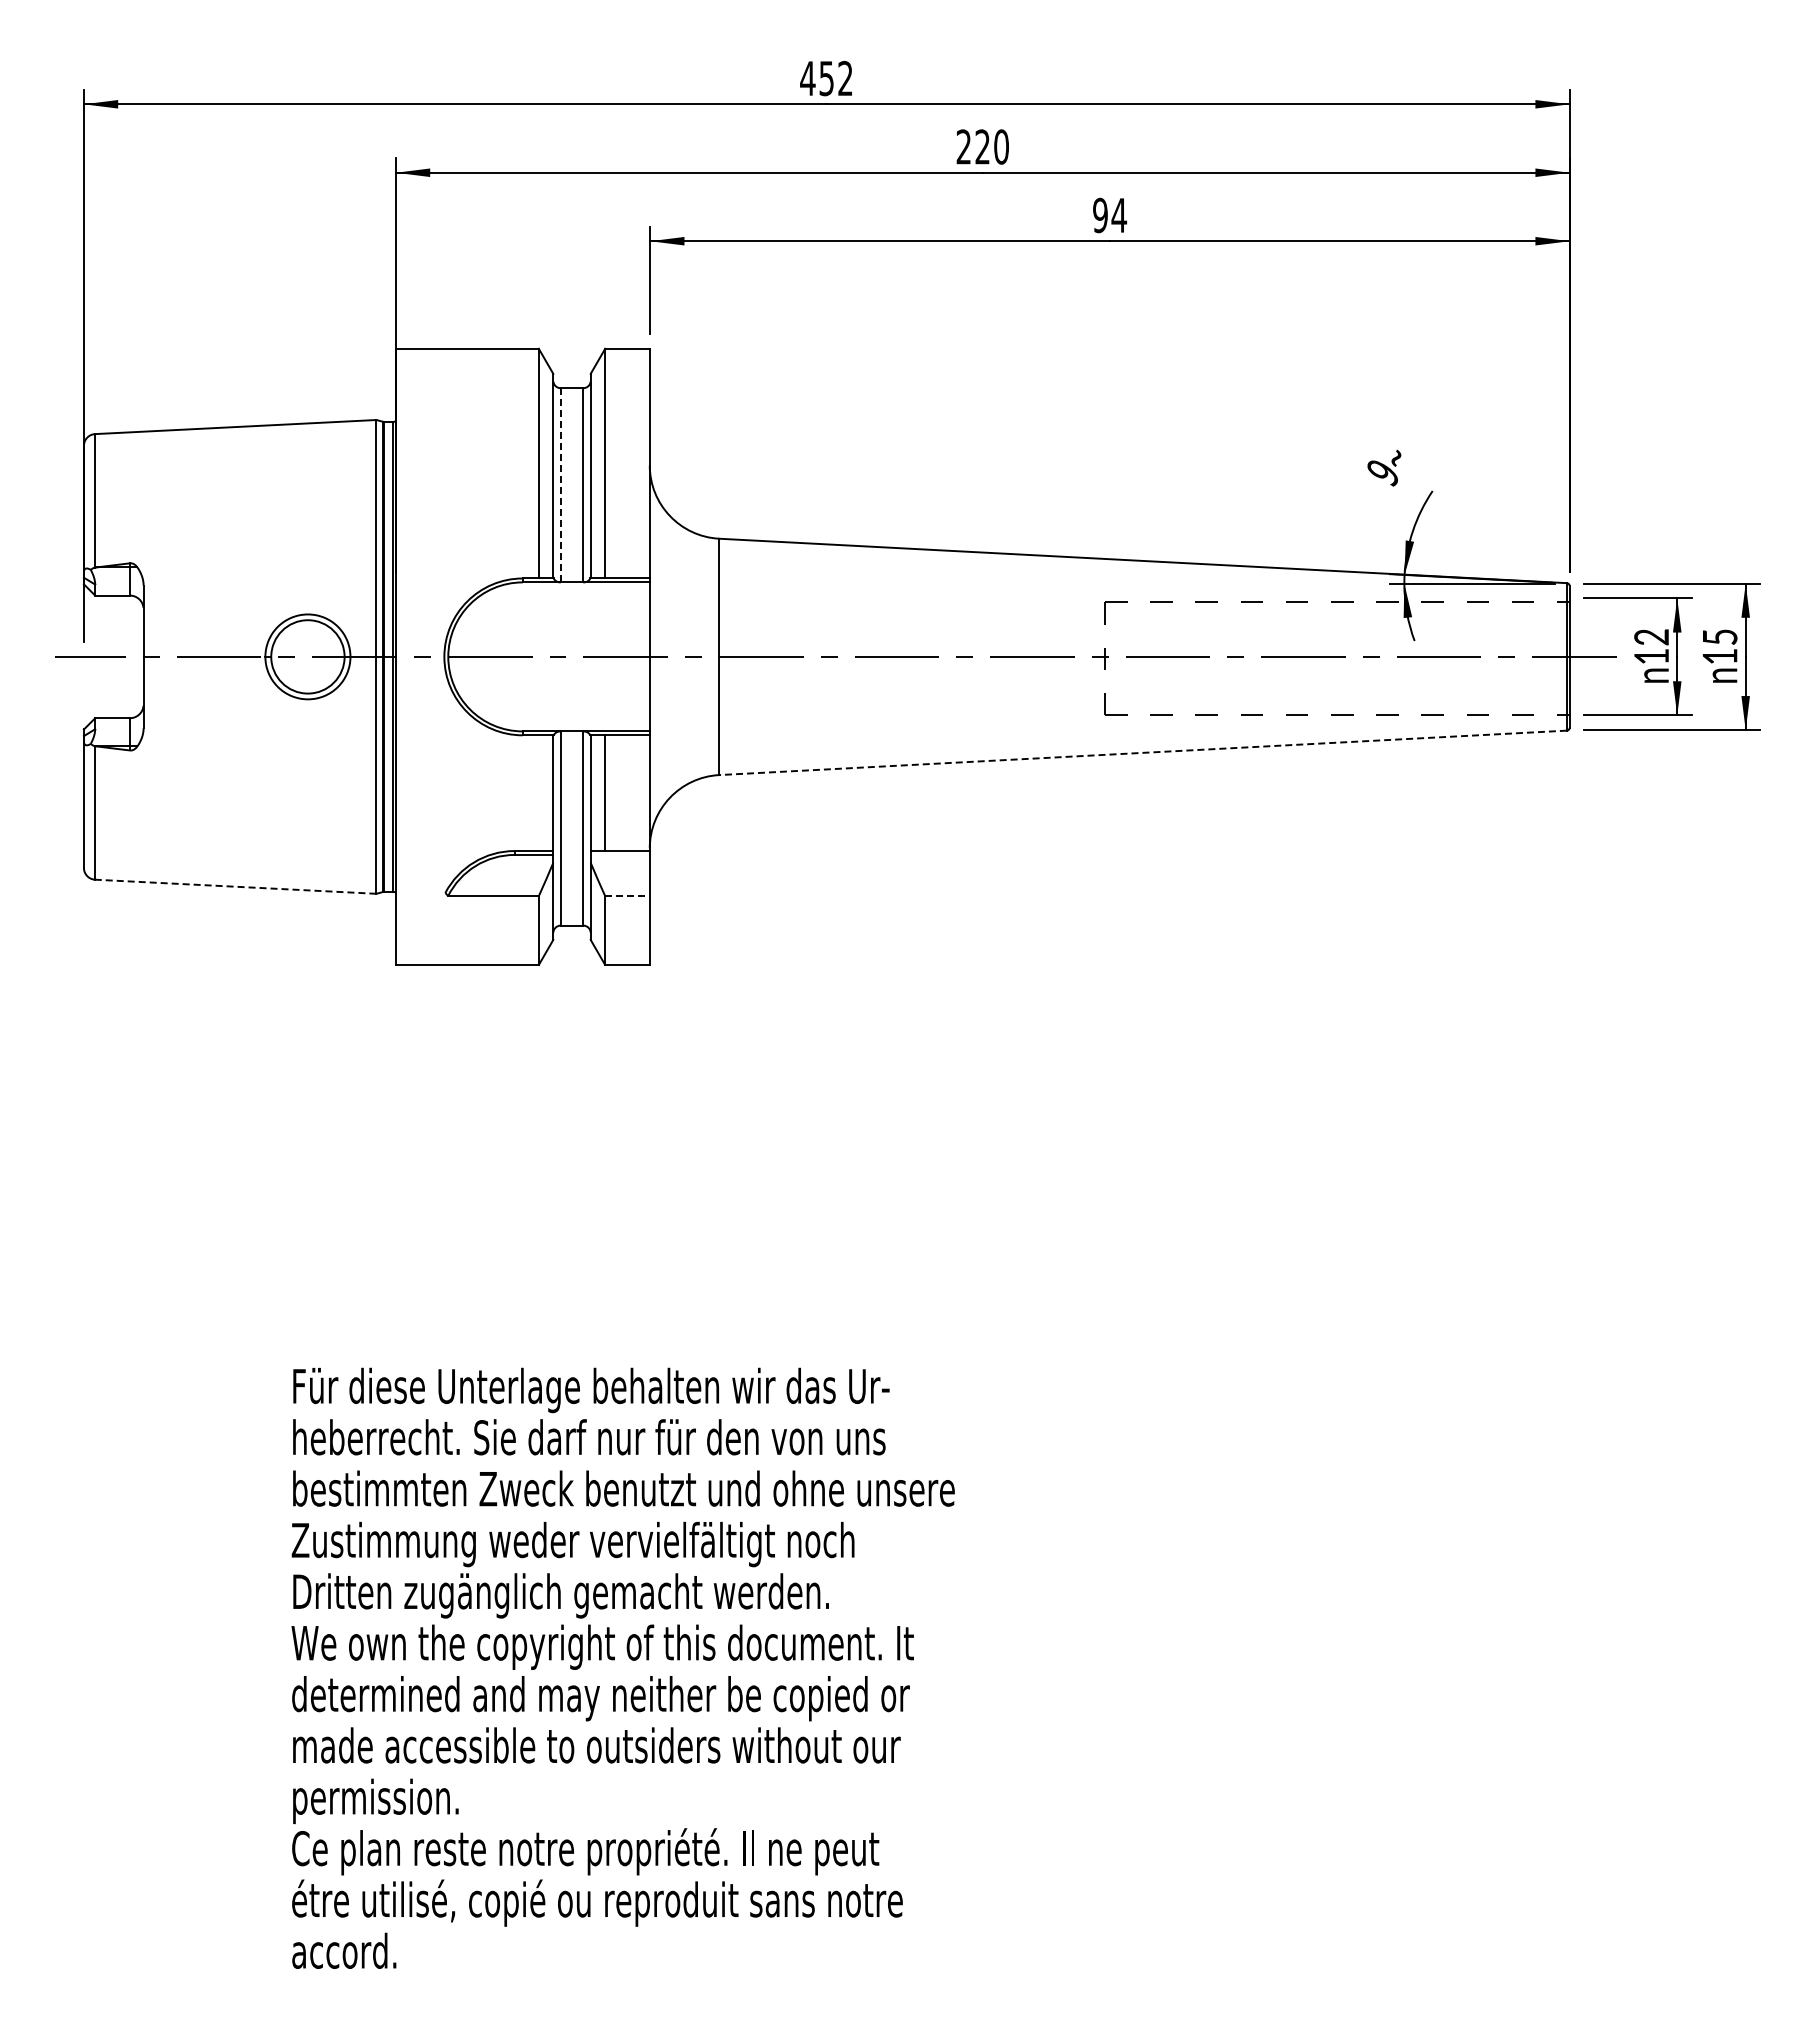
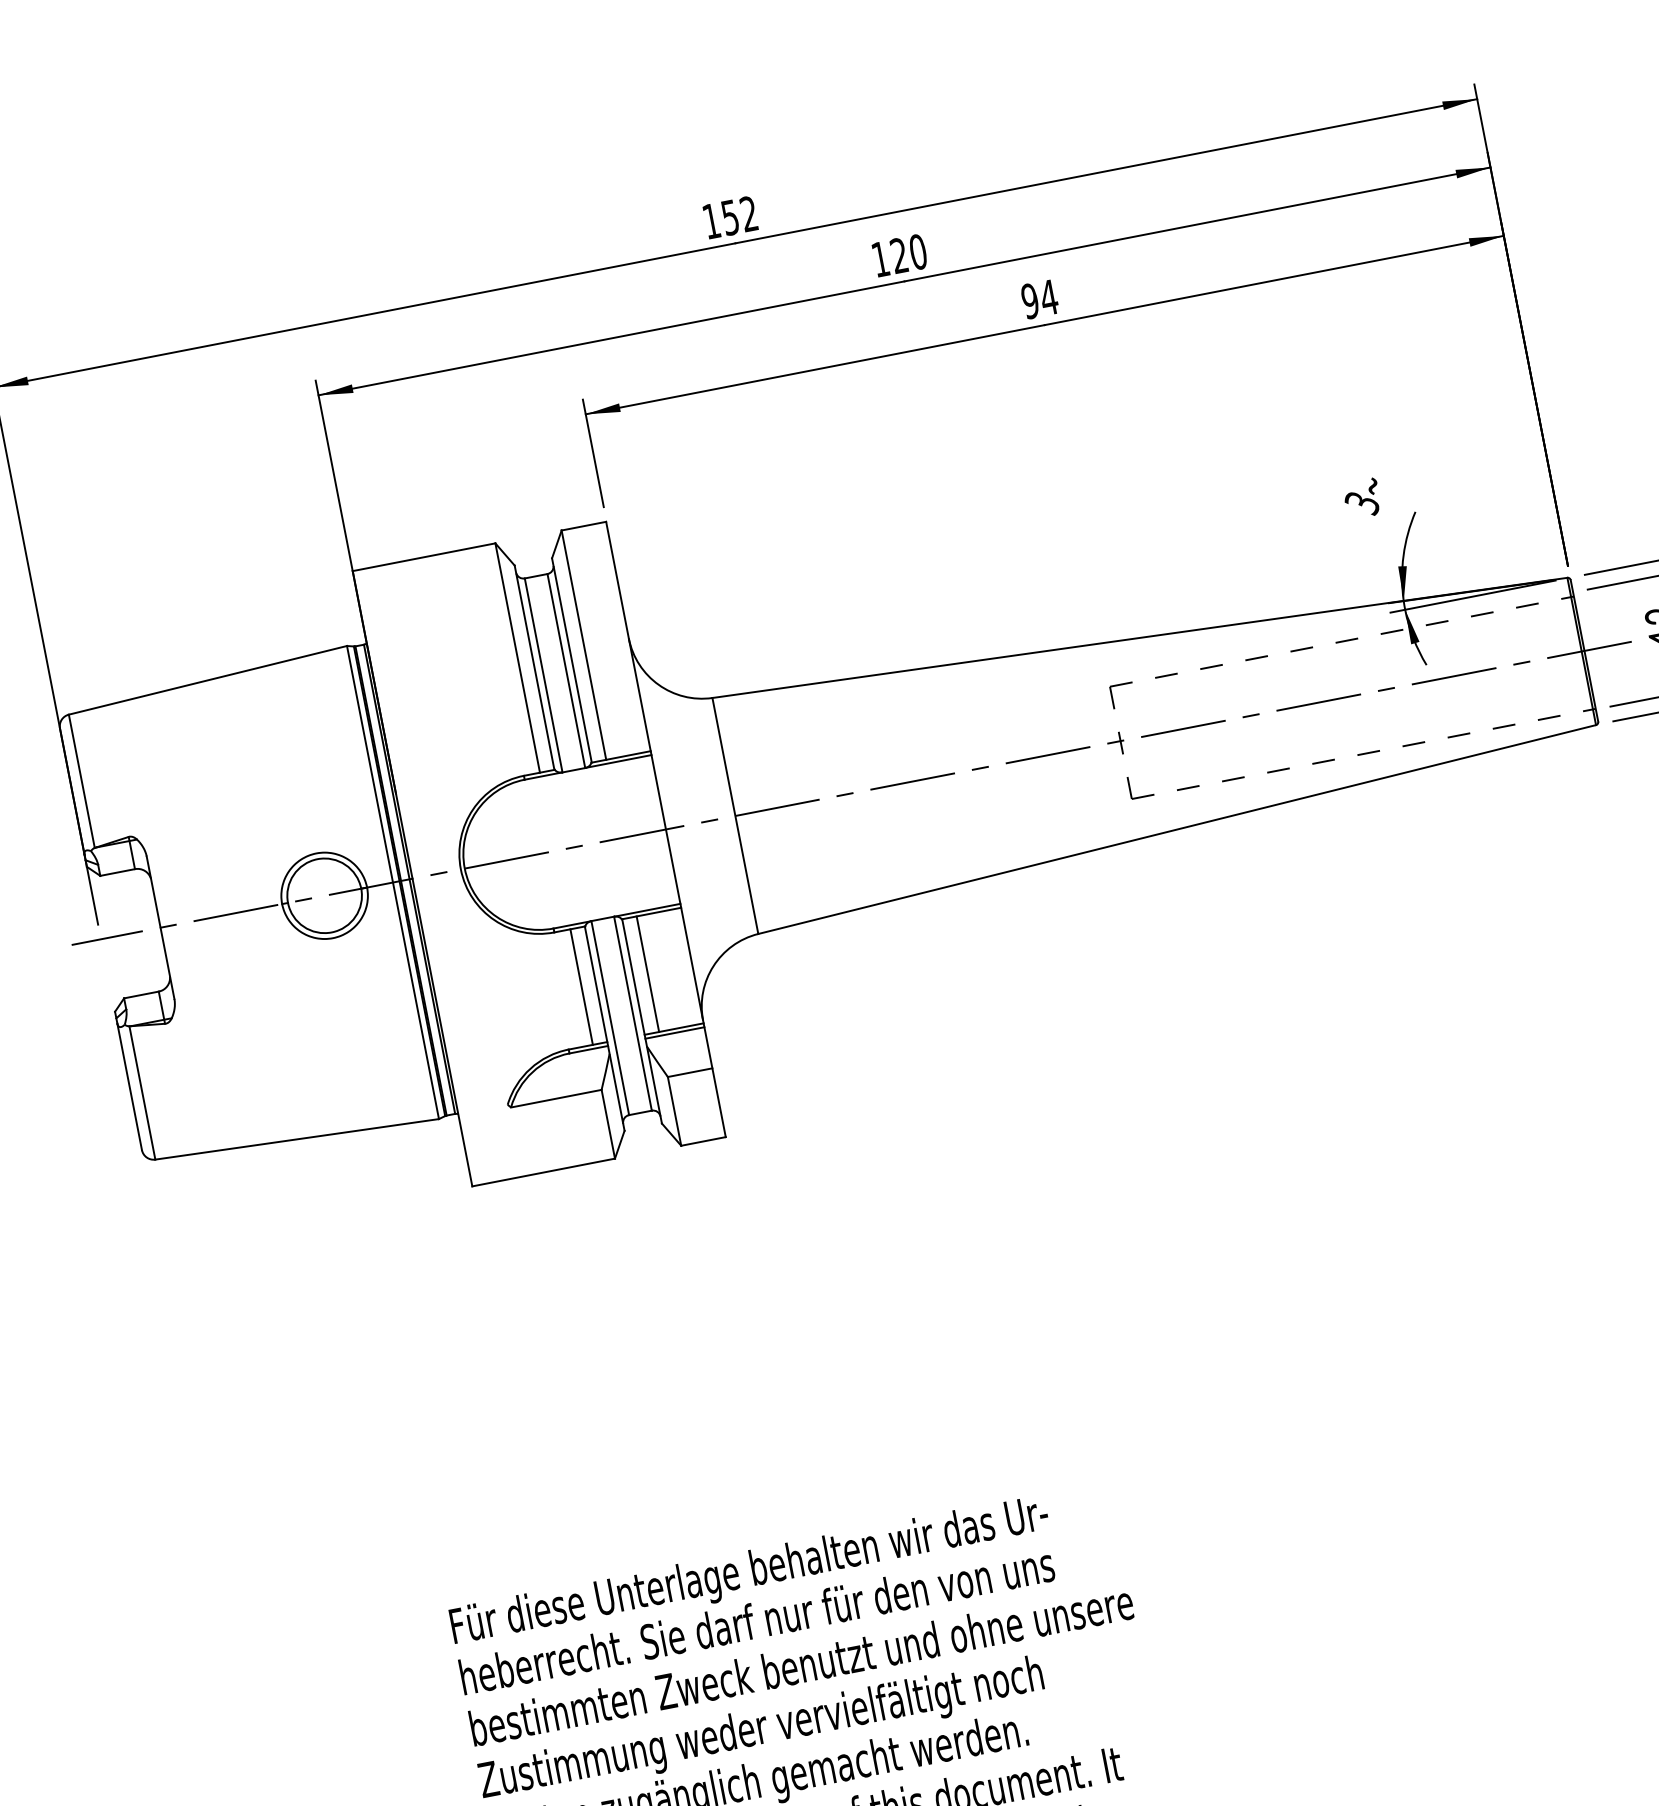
text: (807, 78) -> (711, 221), 452 -> 152
text: (963, 146) -> (880, 258), 220 -> 120
text: (1382, 473) -> (1362, 504), 9 -> 3
line: (560, 484) -> (543, 674), dashed -> solid
line: (1142, 752) -> (1176, 829), dashed -> solid
line: (538, 793) -> (581, 987), added
line: (619, 854) -> (674, 1032), added
line: (235, 886) -> (296, 1139), dashed -> solid
line: (627, 896) -> (690, 1073), dashed -> solid

